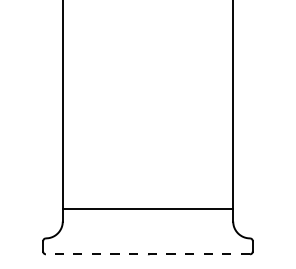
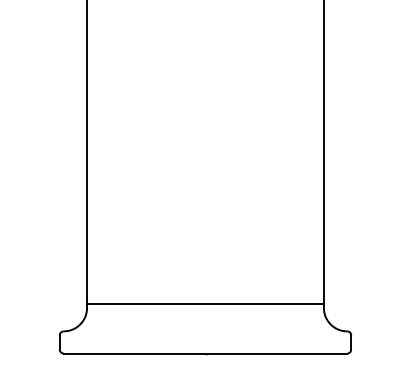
line: (147, 208) -> (204, 303), moved
line: (147, 254) -> (204, 353), dashed -> solid

